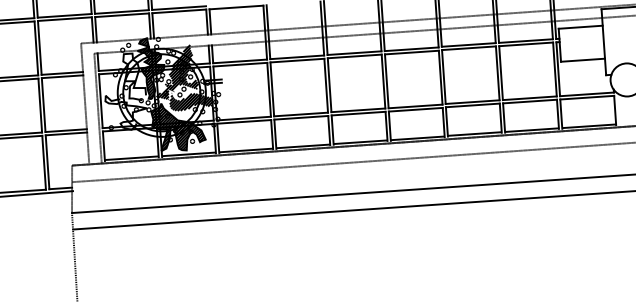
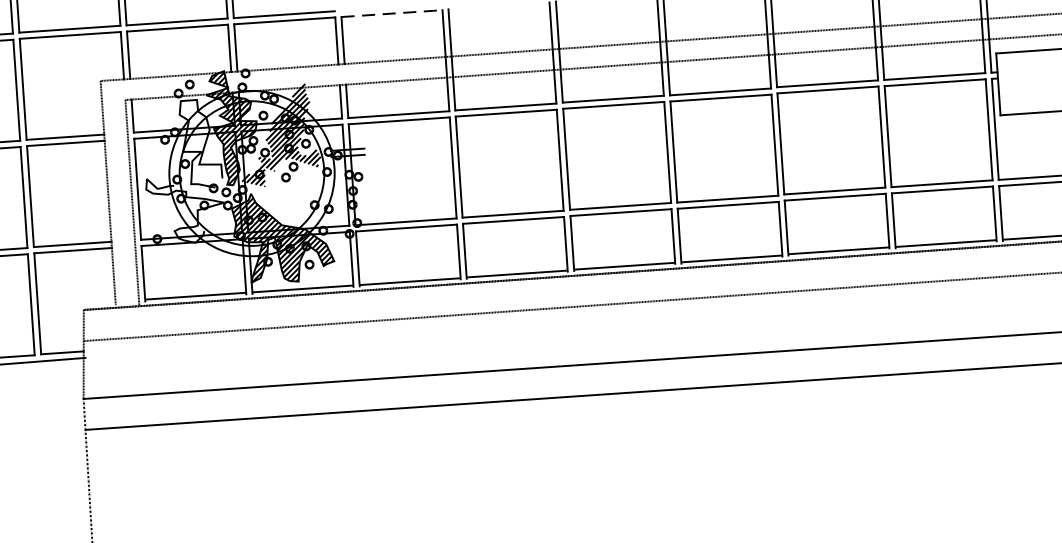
line: (236, 7) -> (392, 13), solid -> dashed
hatch: (191, 102) -> (307, 191), removed

